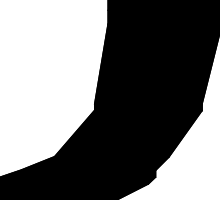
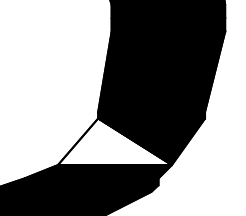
fill: (111, 133) -> (114, 141), removed

